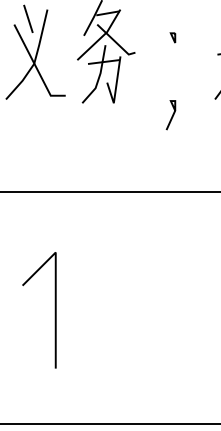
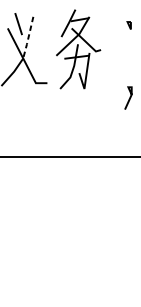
line: (40, 37) -> (27, 38), solid -> dashed
part: (172, 37) -> (128, 25), moved
line: (54, 310) -> (38, 248), removed

